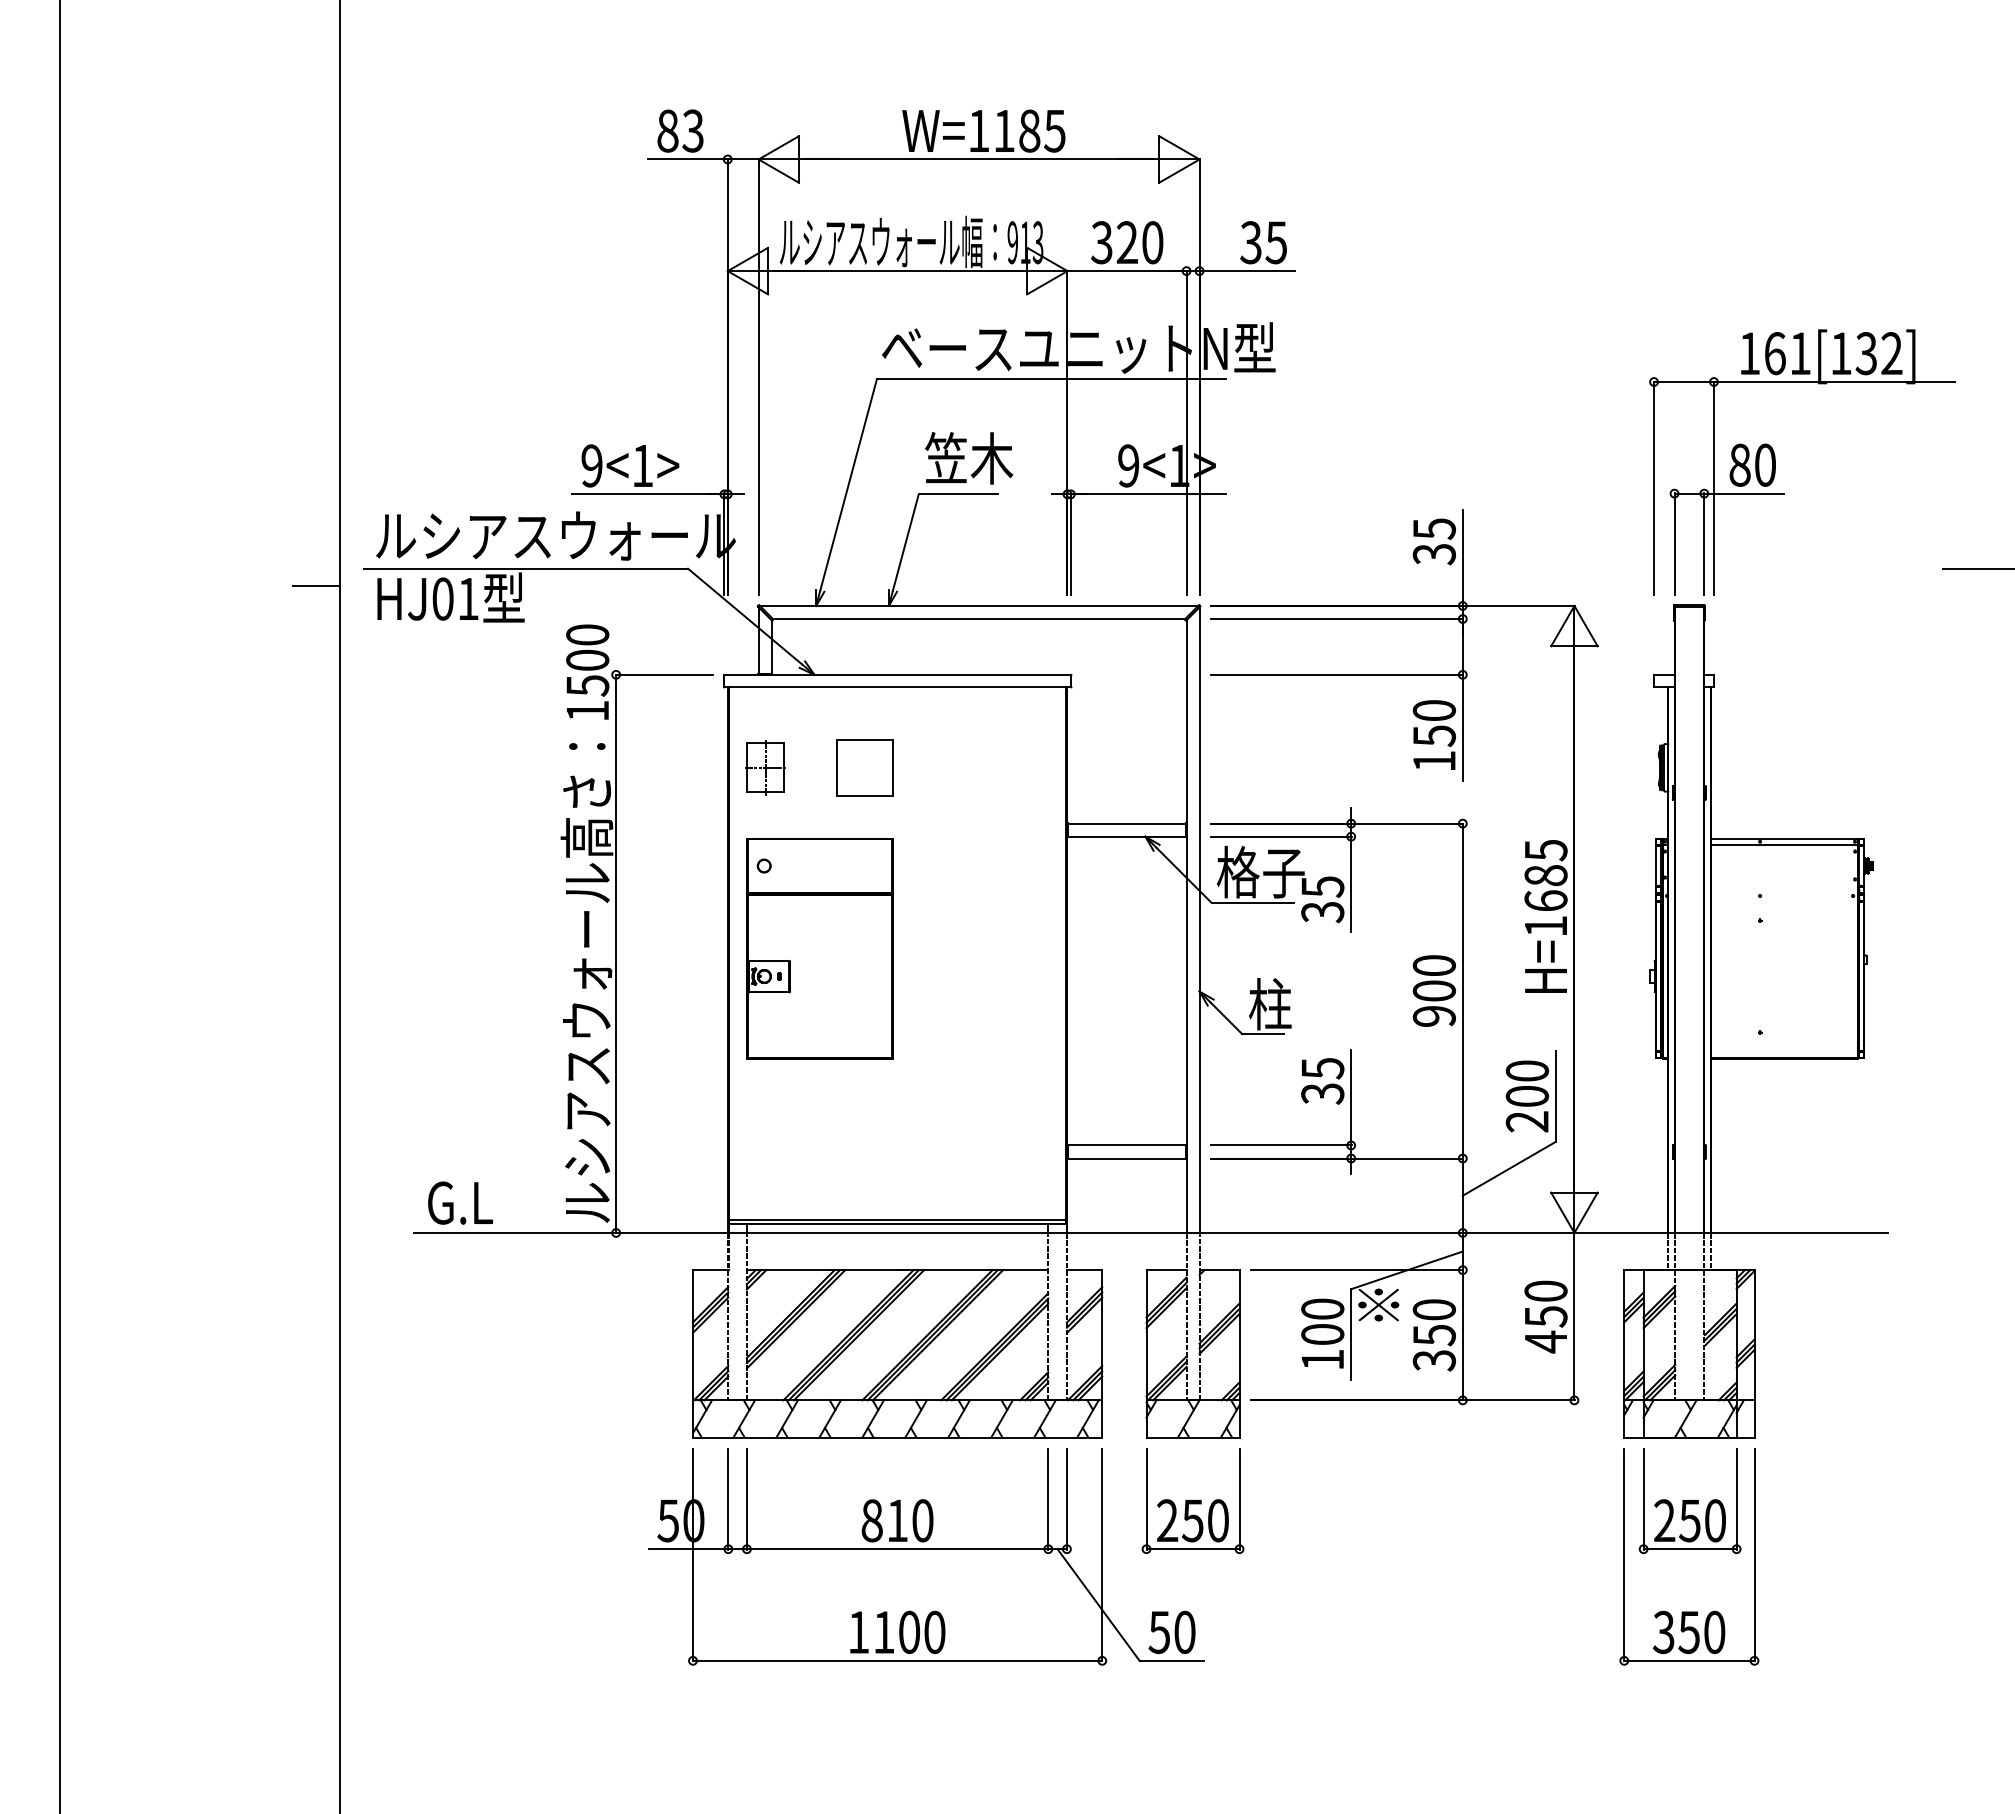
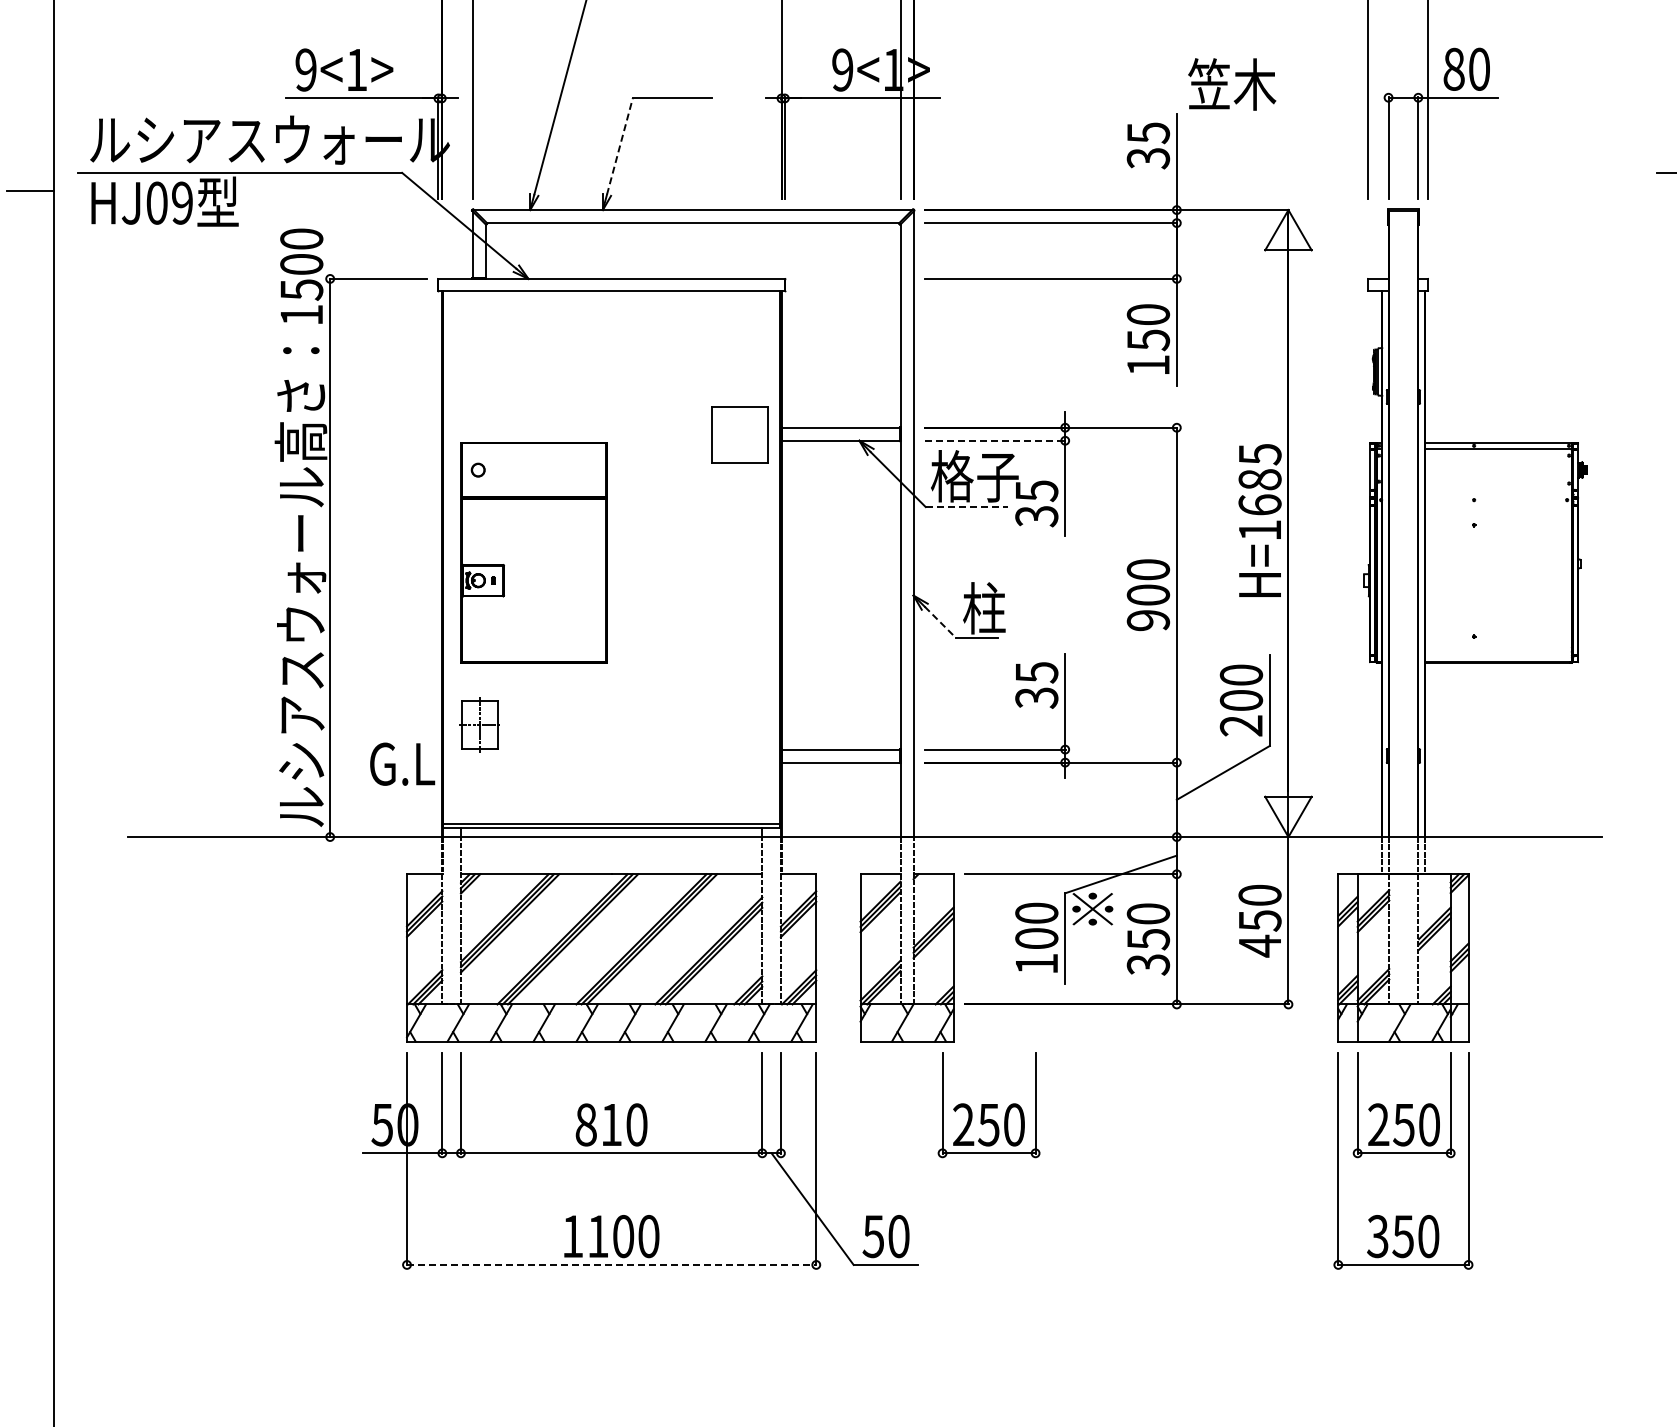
text: (969, 458) -> (1232, 84), moved
line: (905, 542) -> (619, 146), solid -> dashed
text: (468, 598) -> (182, 202), HJ01 -> HJ09
part: (765, 767) -> (479, 724), moved
part: (864, 767) -> (739, 434), moved
line: (1281, 836) -> (995, 440), solid -> dashed
line: (1253, 902) -> (967, 506), solid -> dashed
line: (1226, 1018) -> (940, 622), solid -> dashed
text: (460, 1202) -> (402, 763), moved
part: (1192, 1500) -> (988, 1104), moved
line: (897, 1660) -> (611, 1264), solid -> dashed

